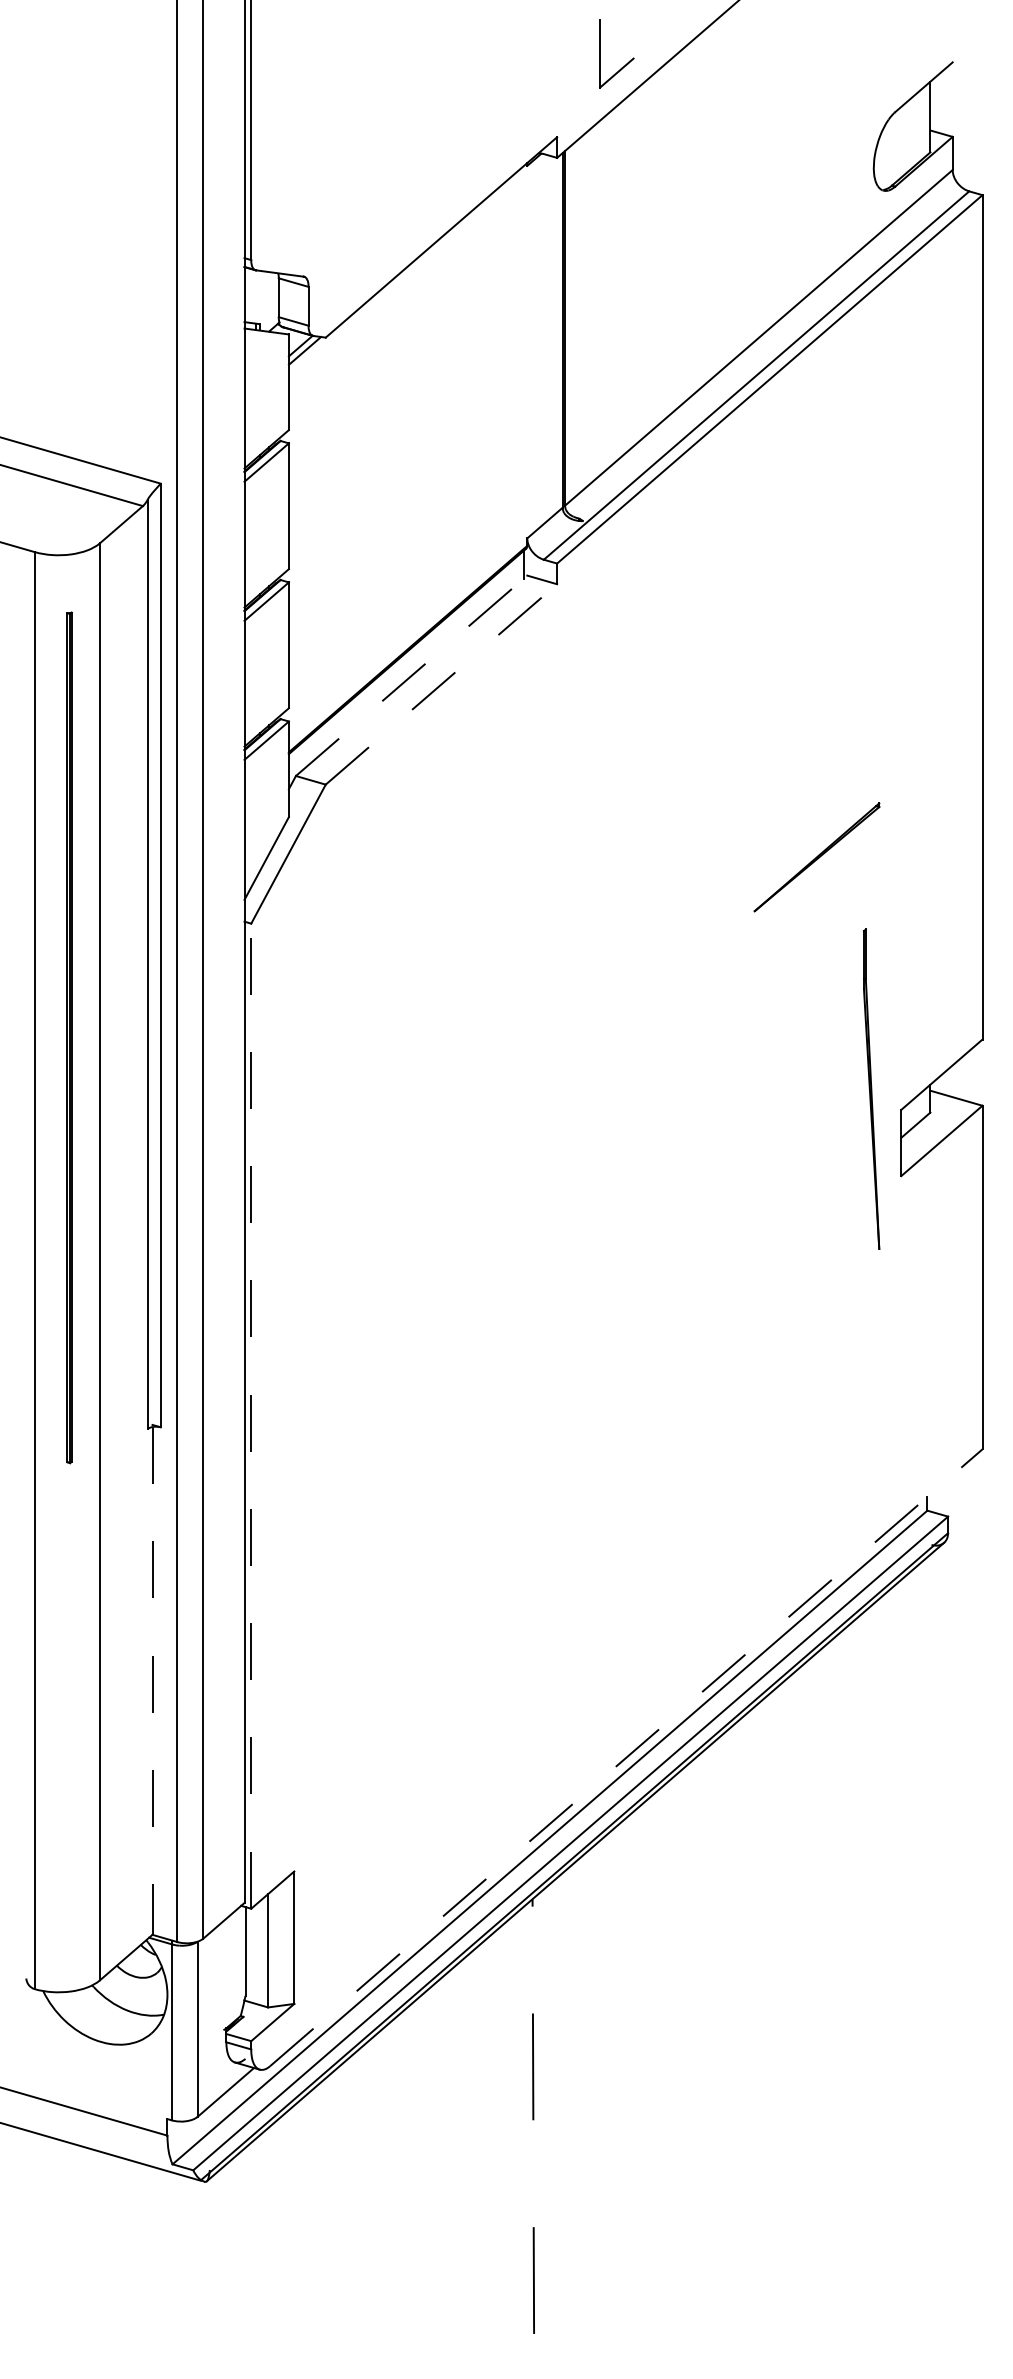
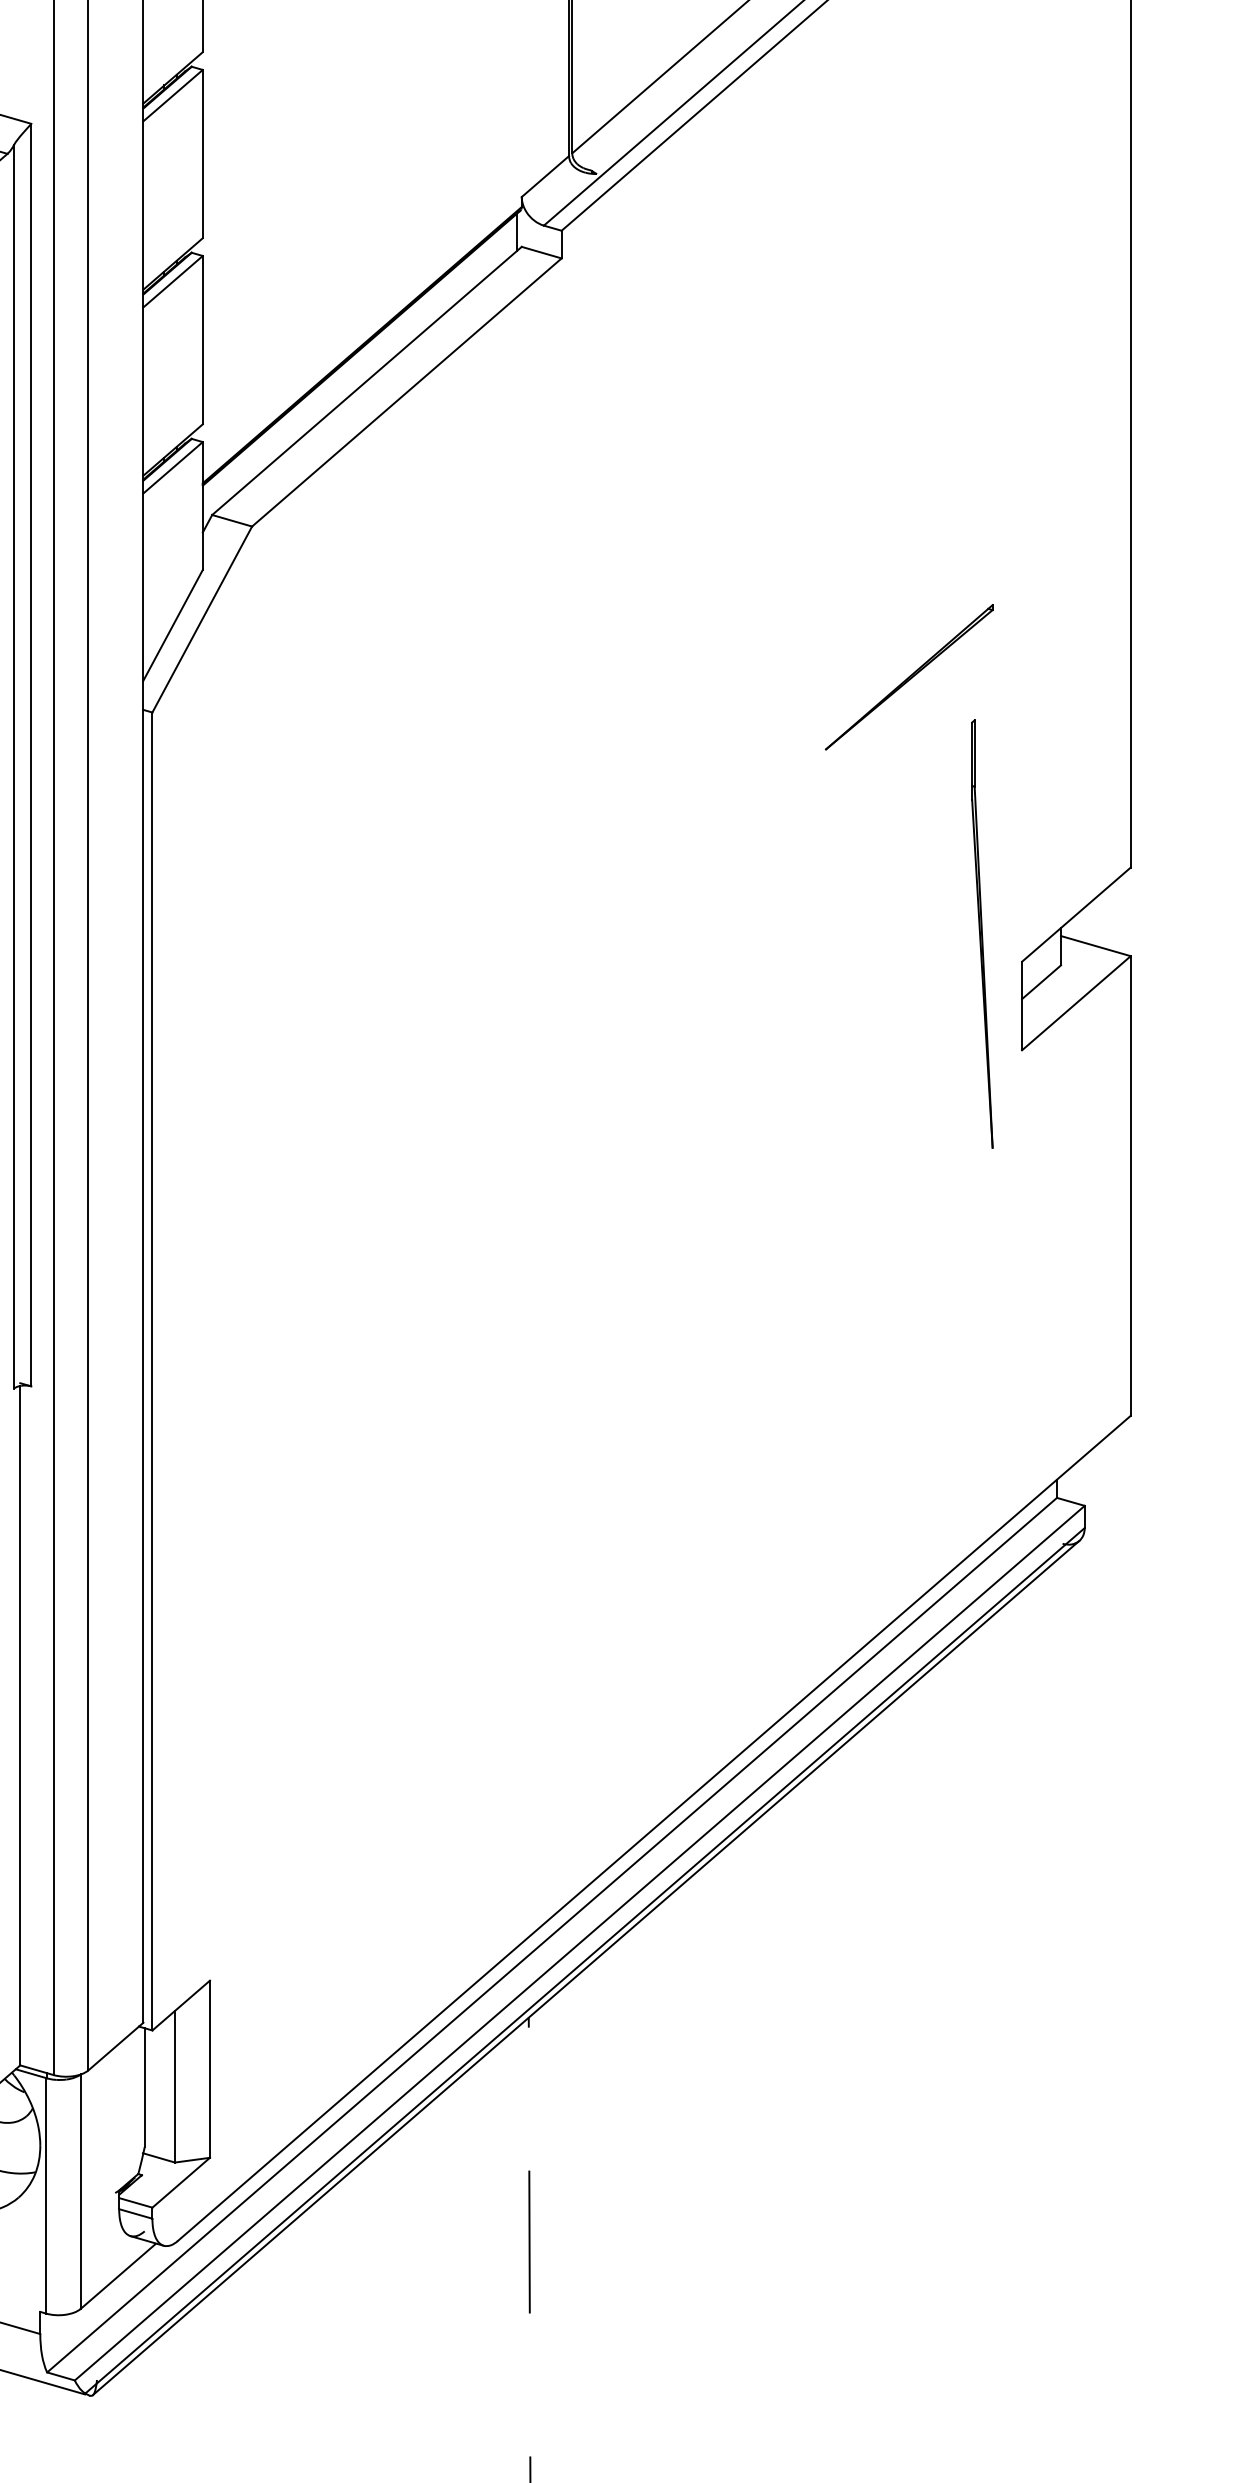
line: (412, 675) -> (368, 380), dashed -> solid
line: (441, 684) -> (406, 392), dashed -> solid
part: (816, 857) -> (908, 677), moved
line: (251, 1416) -> (152, 1371), dashed -> solid
line: (152, 1680) -> (20, 1725), dashed -> solid
line: (626, 1757) -> (654, 1828), dashed -> solid

